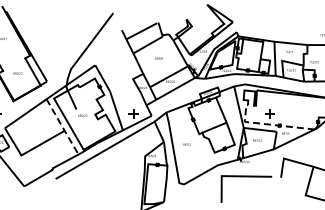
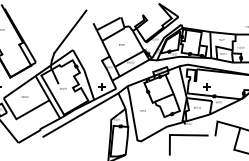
text: (17, 73) -> (24, 96), moved
line: (269, 124) -> (206, 95), dashed -> solid
line: (62, 127) -> (47, 97), dashed -> solid

